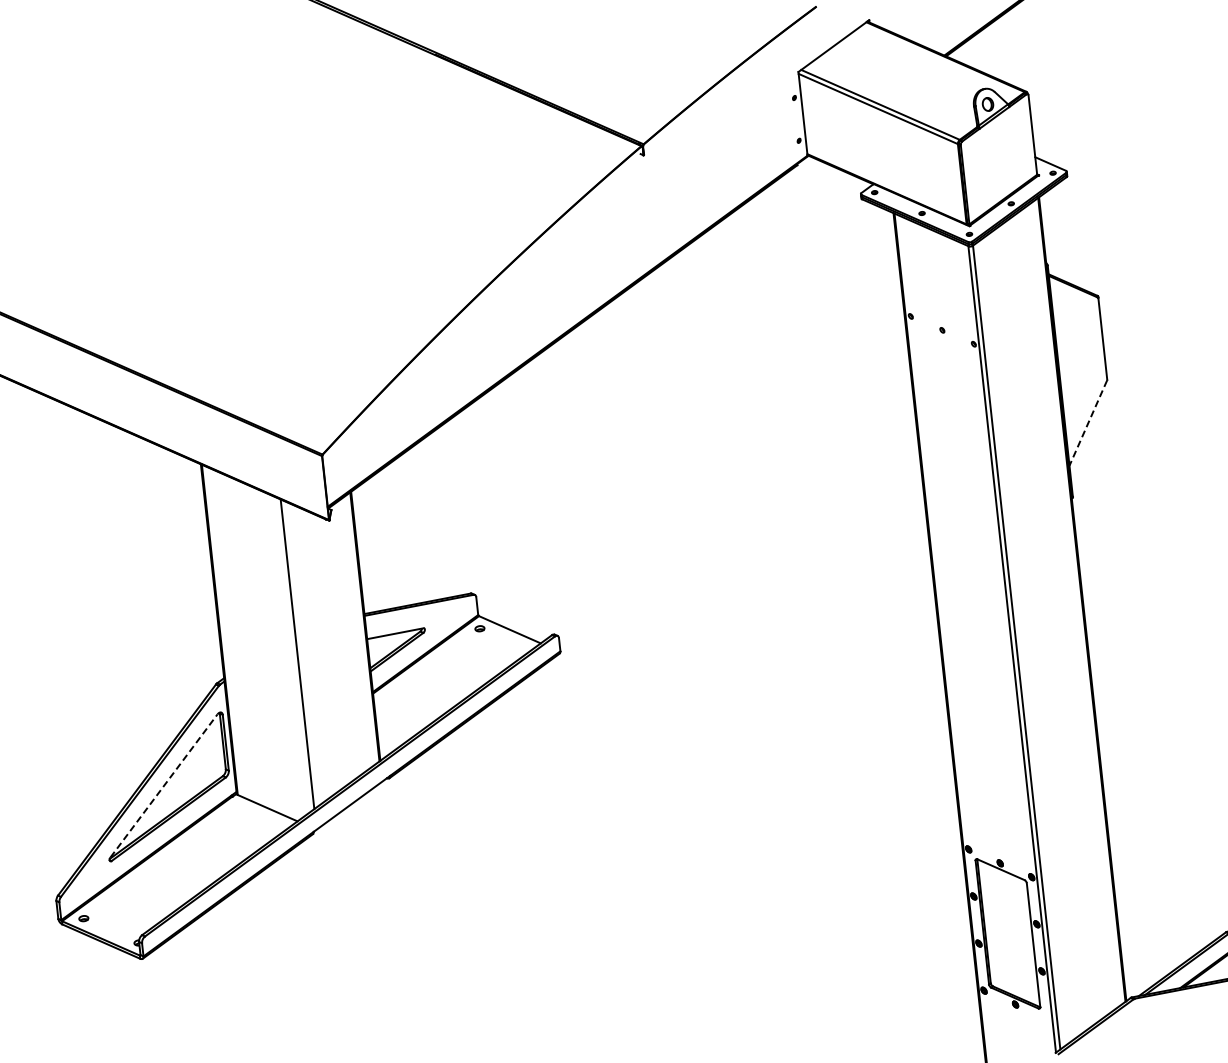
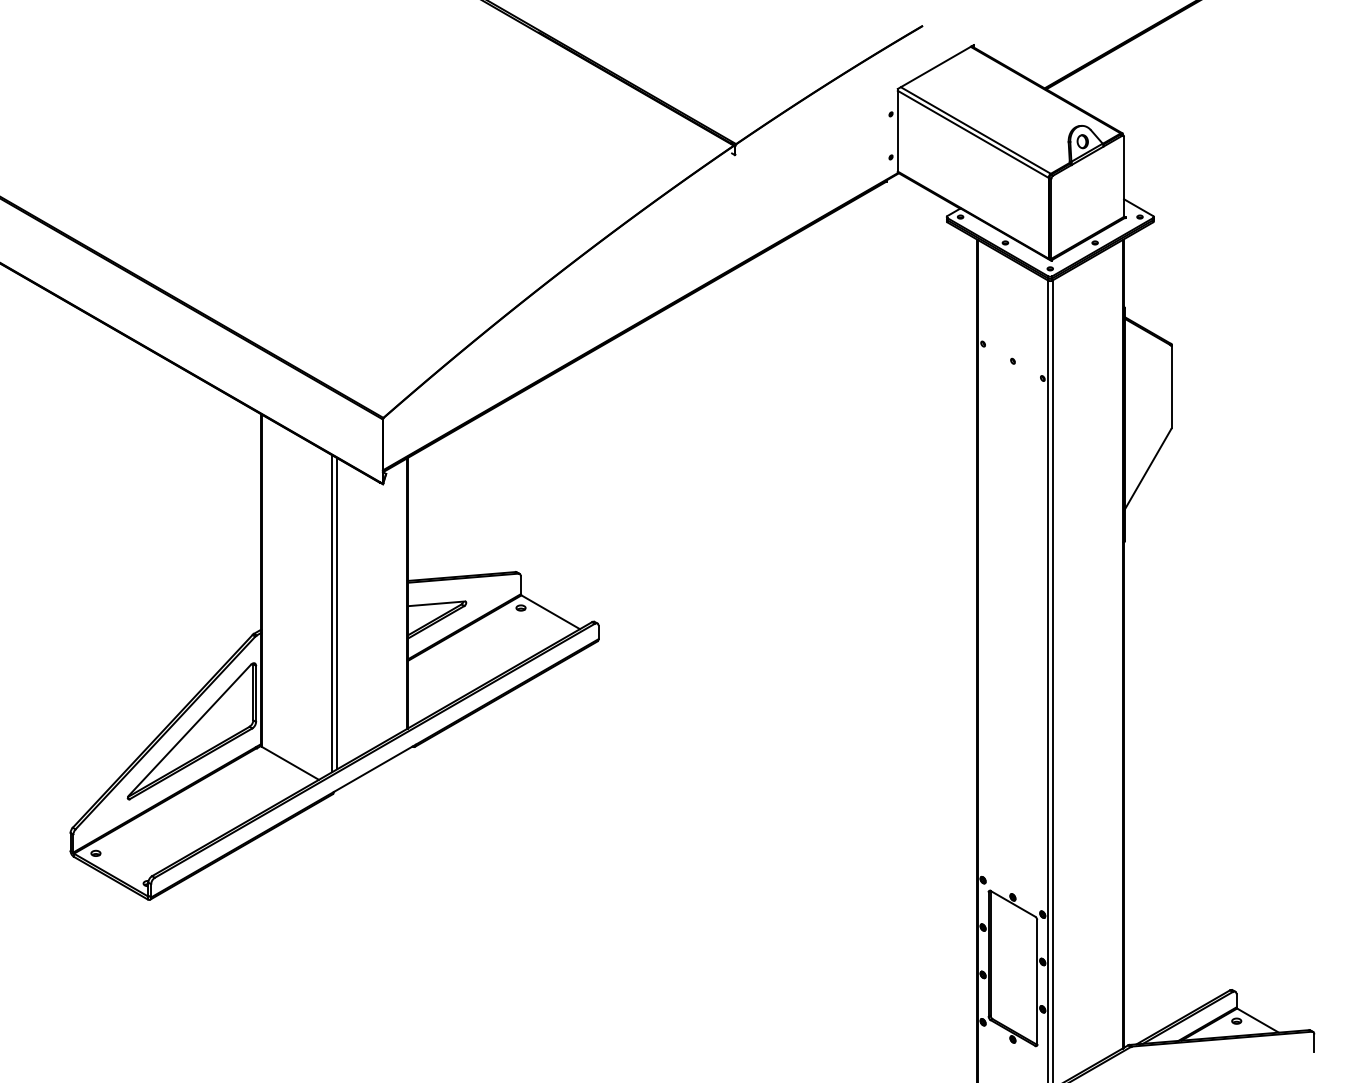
line: (1088, 423) -> (1148, 469), dashed -> solid
line: (293, 654) -> (332, 613), added
line: (164, 785) -> (190, 729), dashed -> solid

